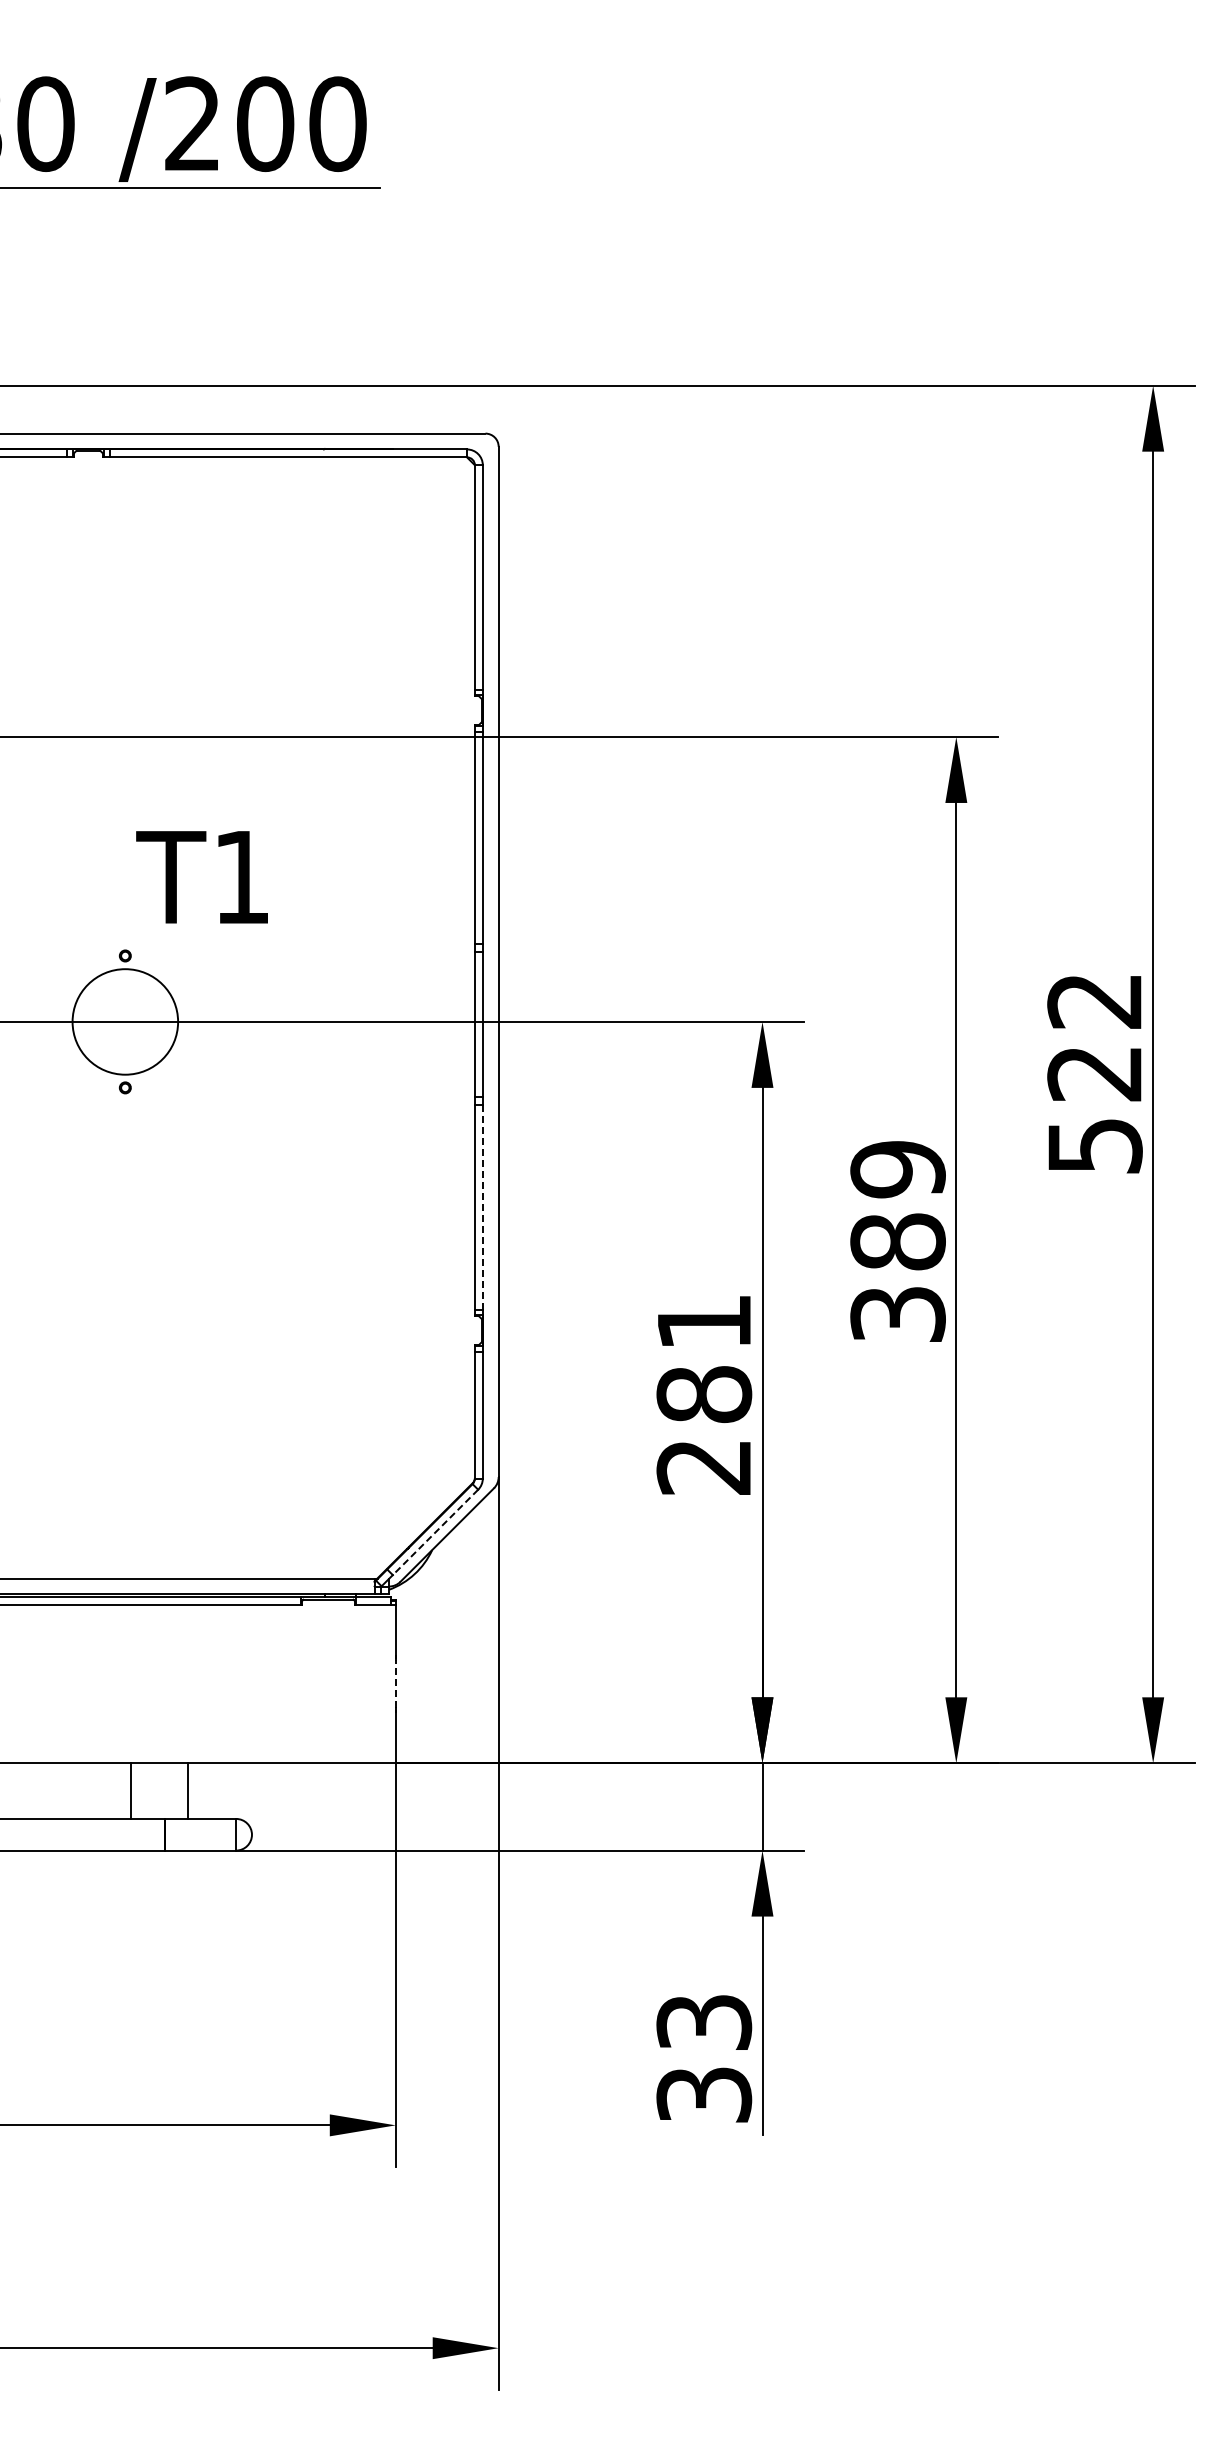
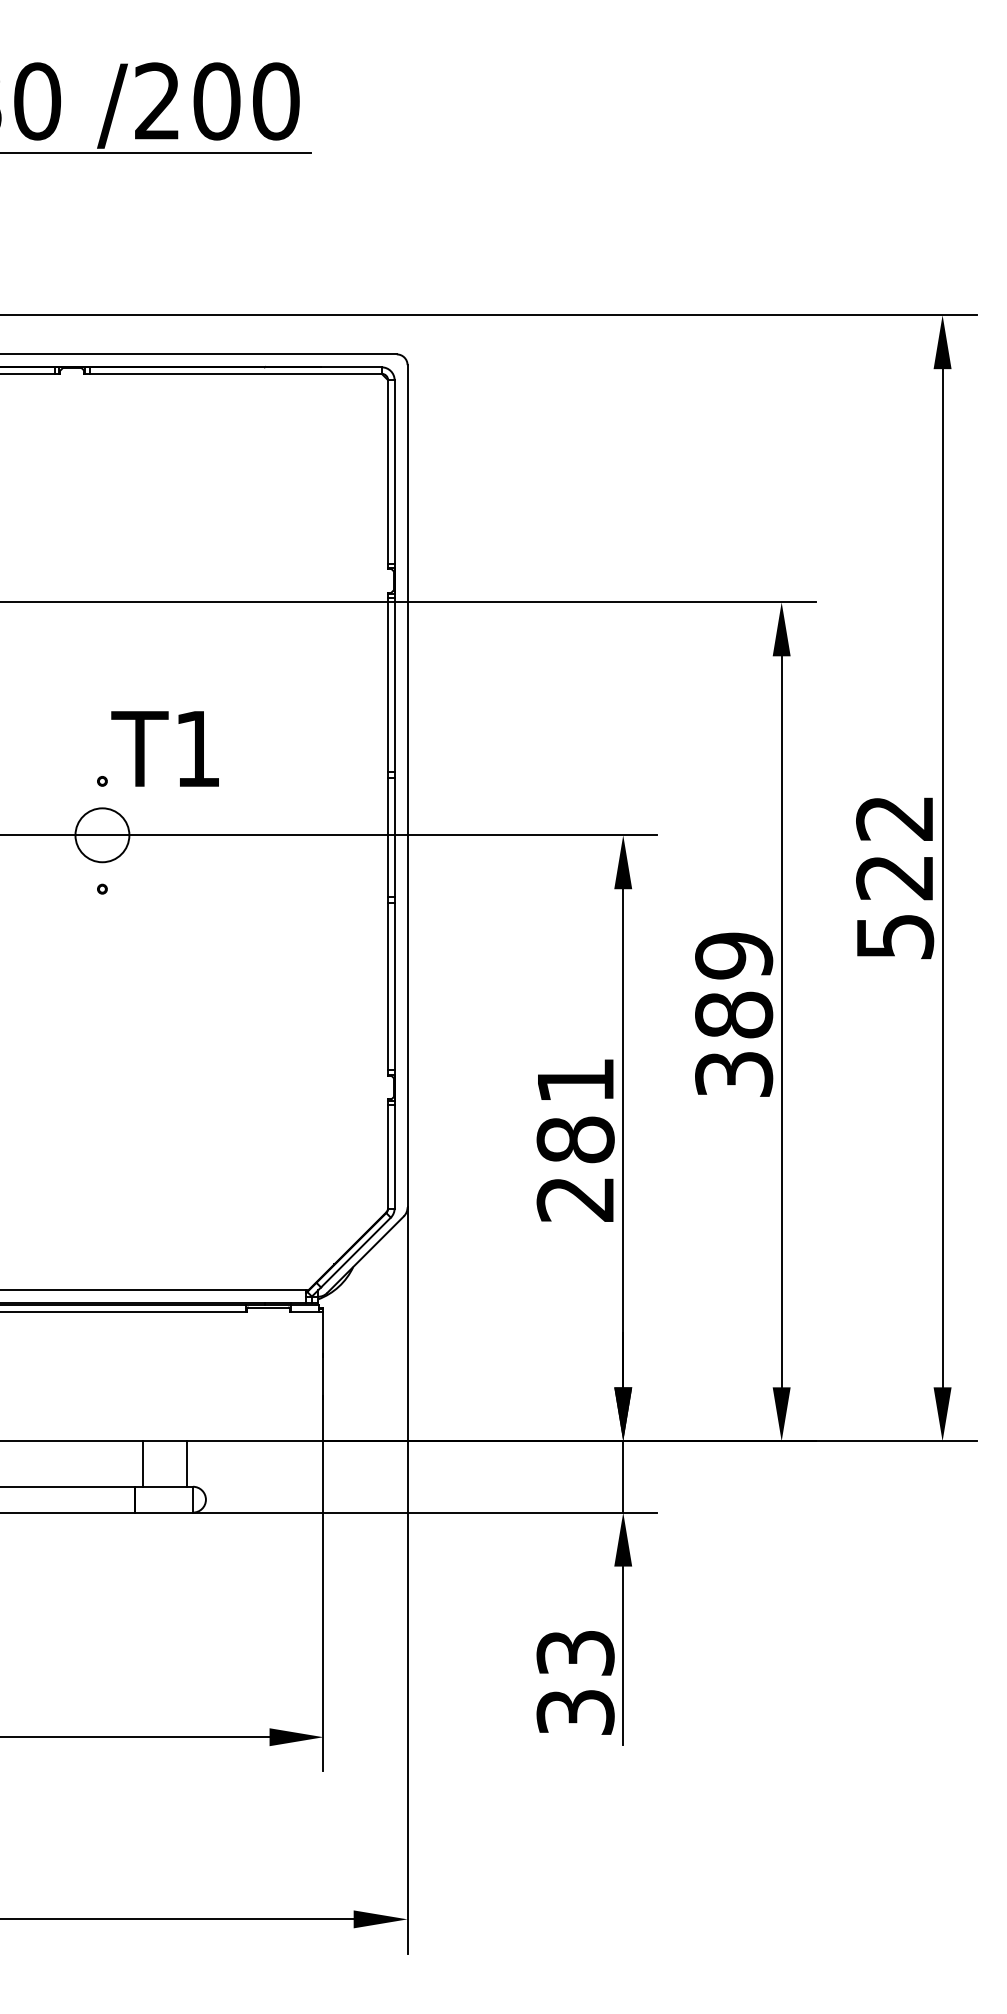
text: (201, 877) -> (164, 749), moved
circle: (125, 1021) -> (102, 834), size x0.62
line: (482, 1207) -> (394, 986), dashed -> solid
line: (435, 1532) -> (355, 1252), dashed -> solid
line: (395, 1684) -> (323, 1376), dashed -> solid
line: (131, 1790) -> (143, 1463), moved
line: (188, 1790) -> (186, 1463), moved

